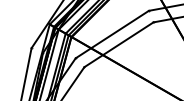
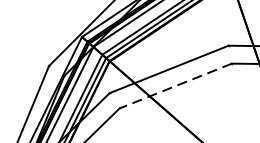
line: (118, 45) -> (174, 86), solid -> dashed

